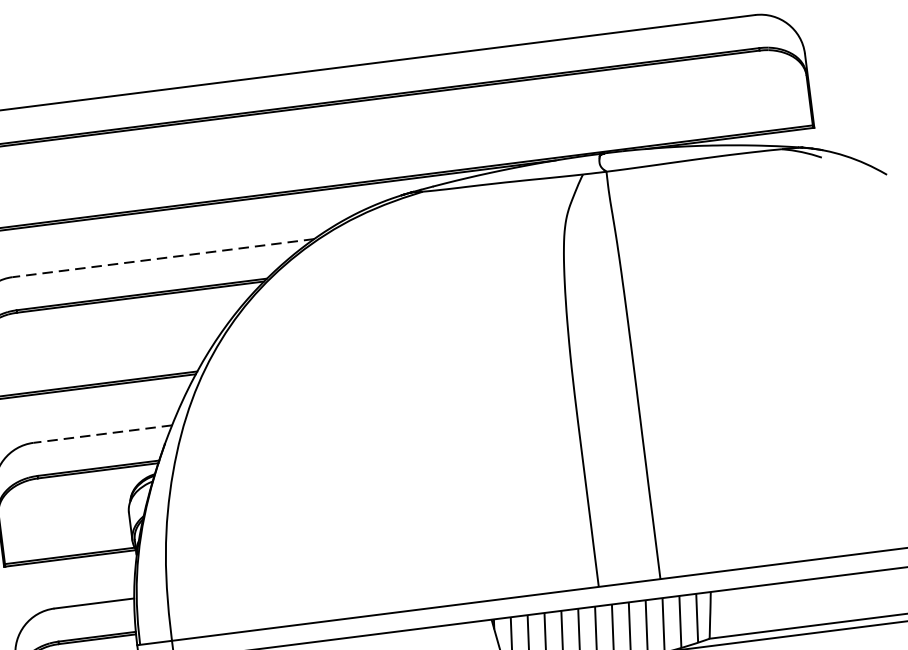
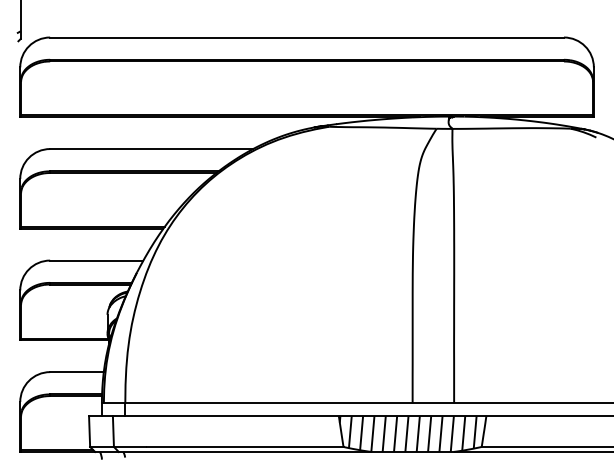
line: (163, 258) -> (151, 149), dashed -> solid
line: (102, 434) -> (96, 260), dashed -> solid

